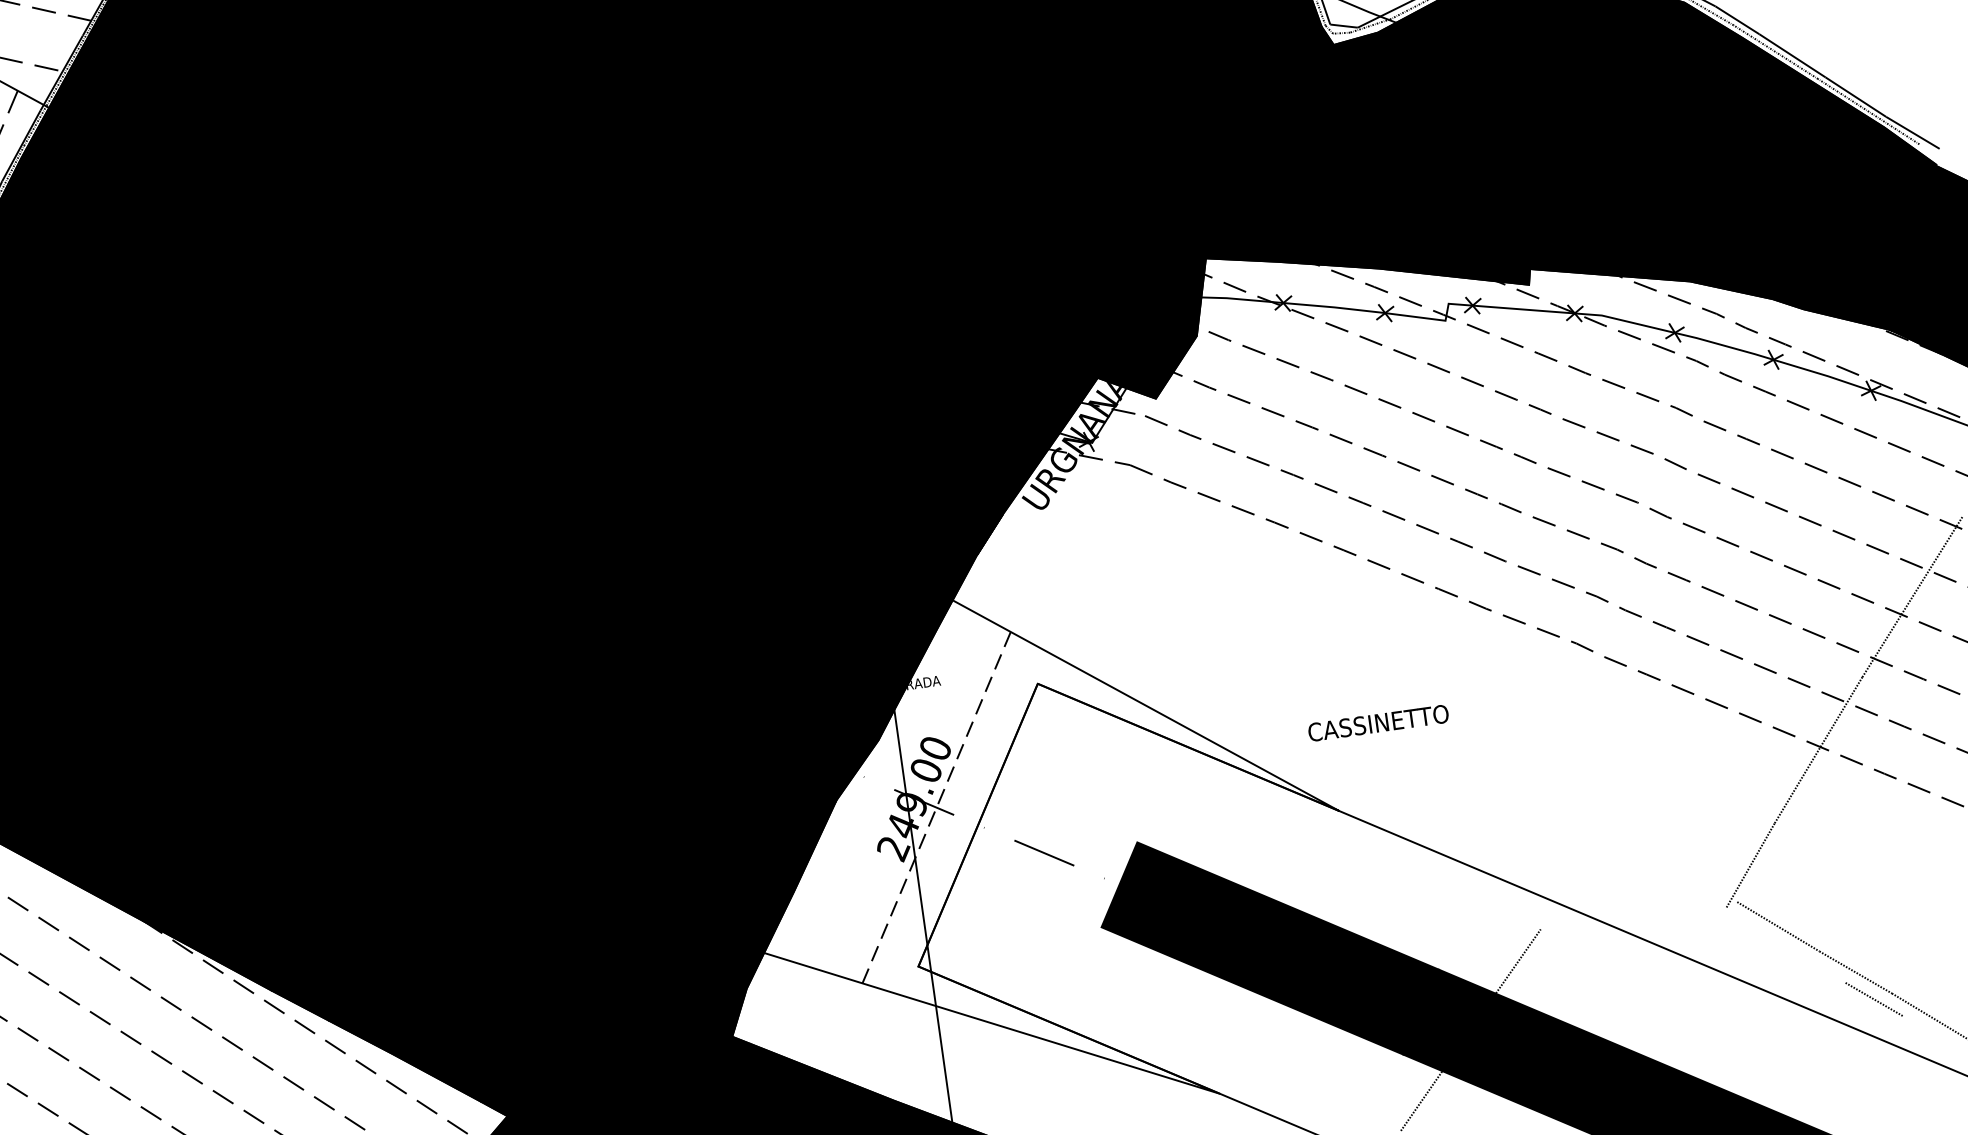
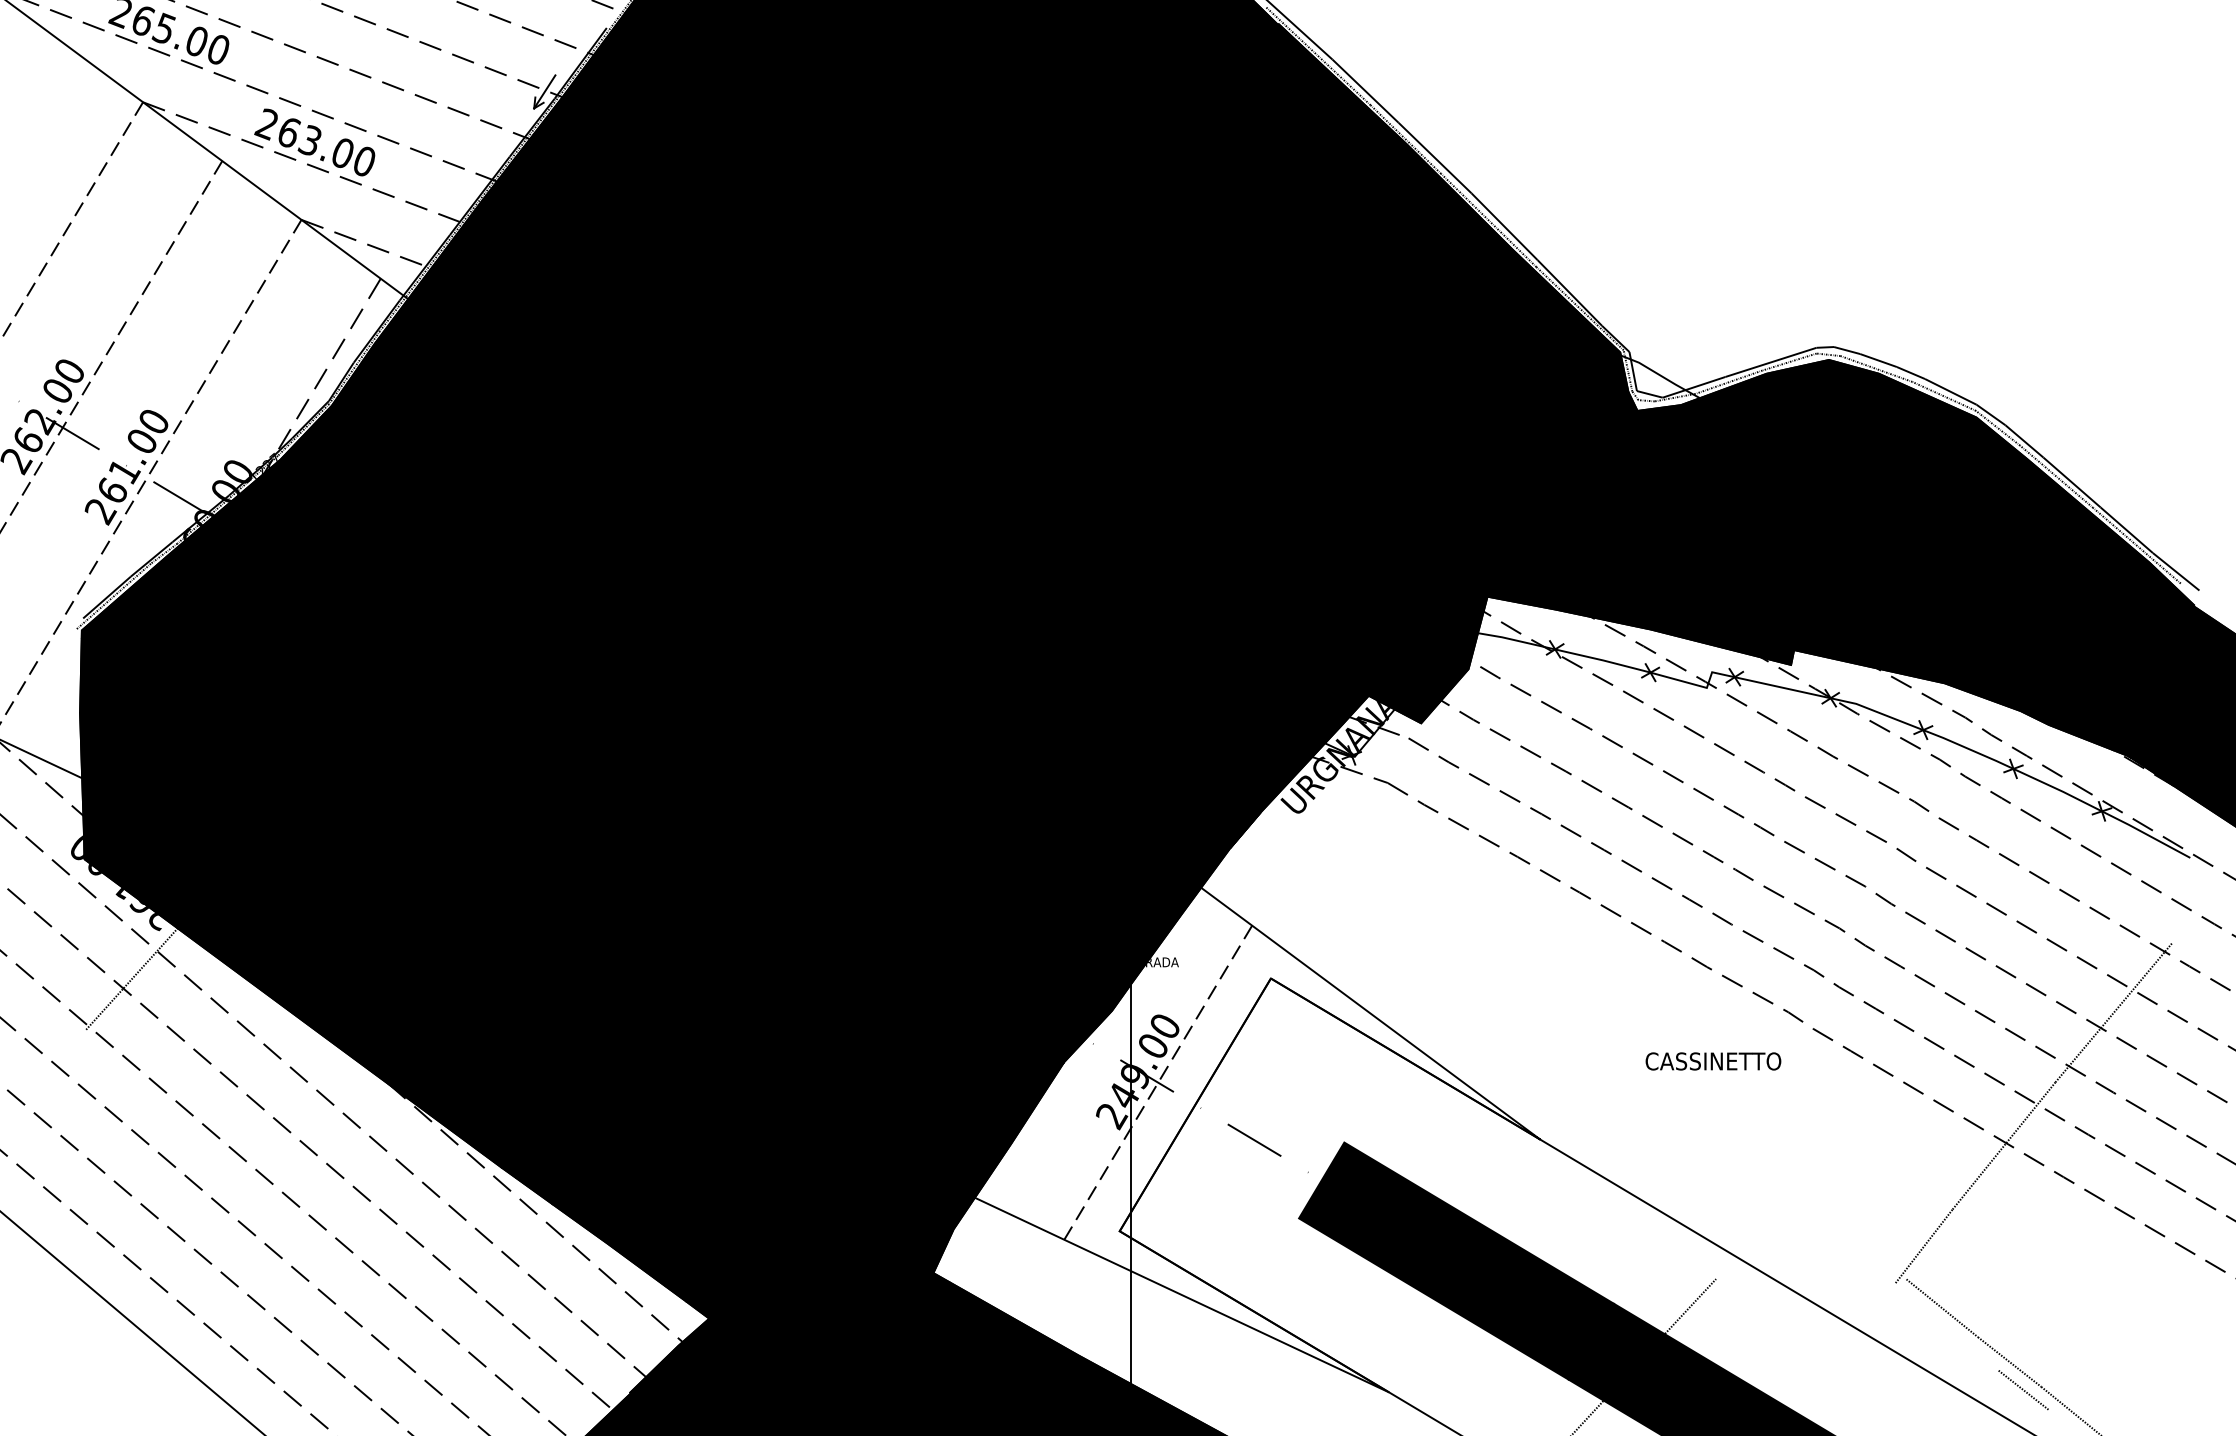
text: (1378, 723) -> (1713, 1061), moved

